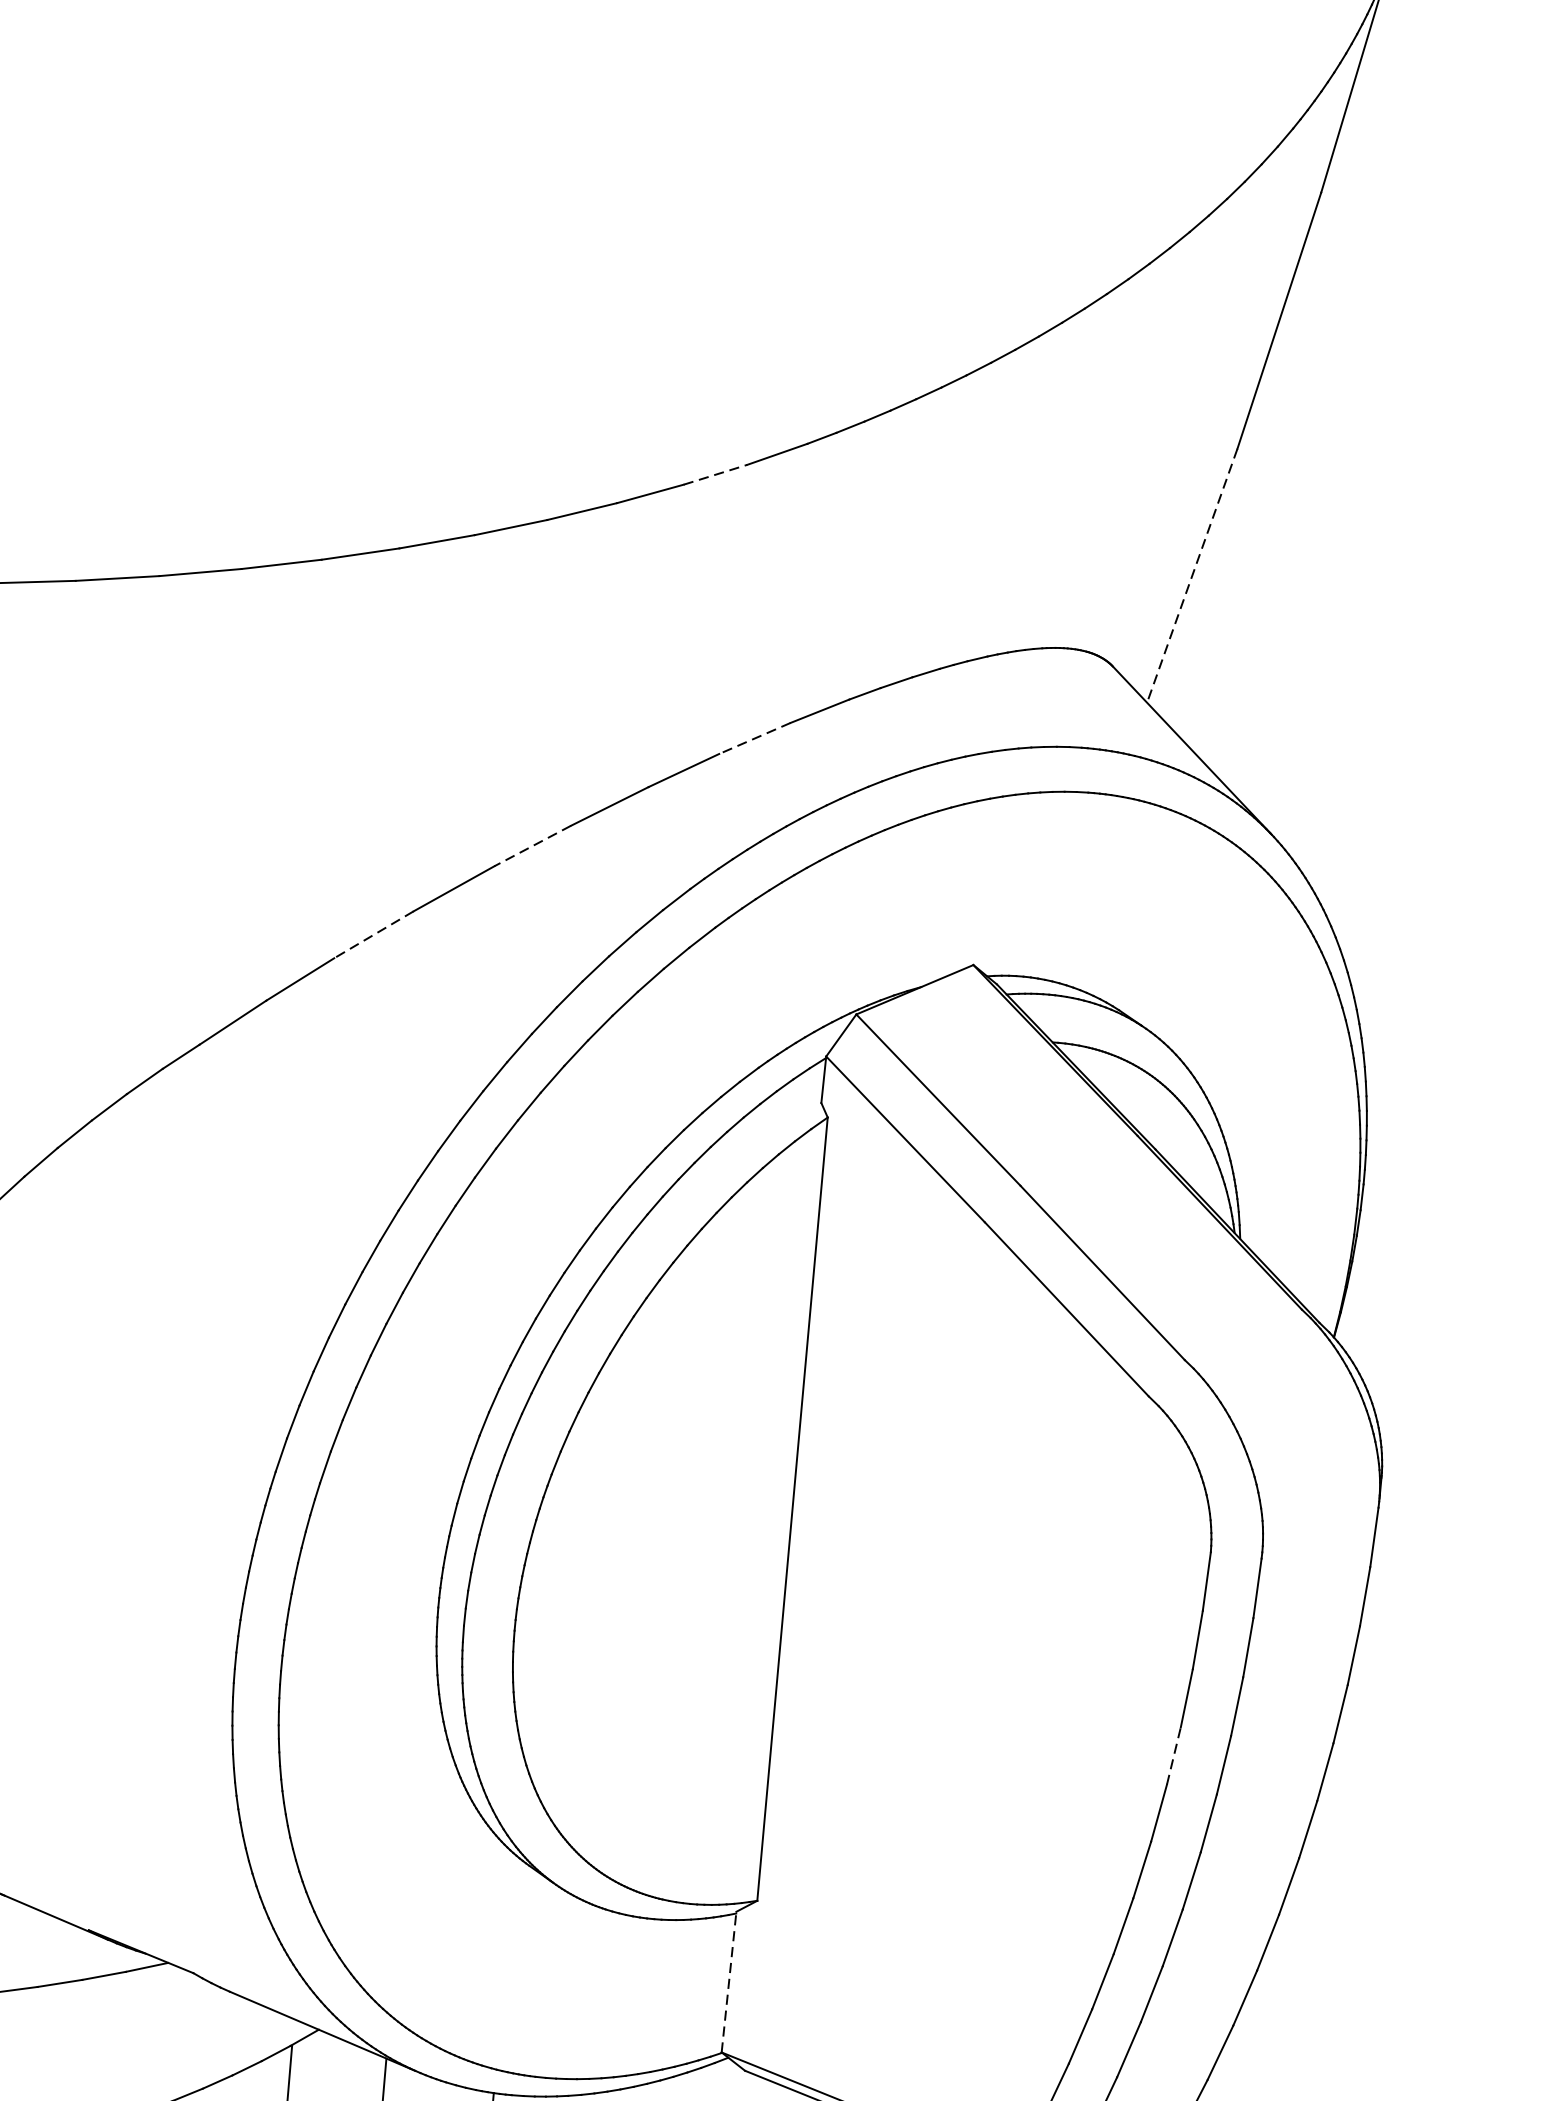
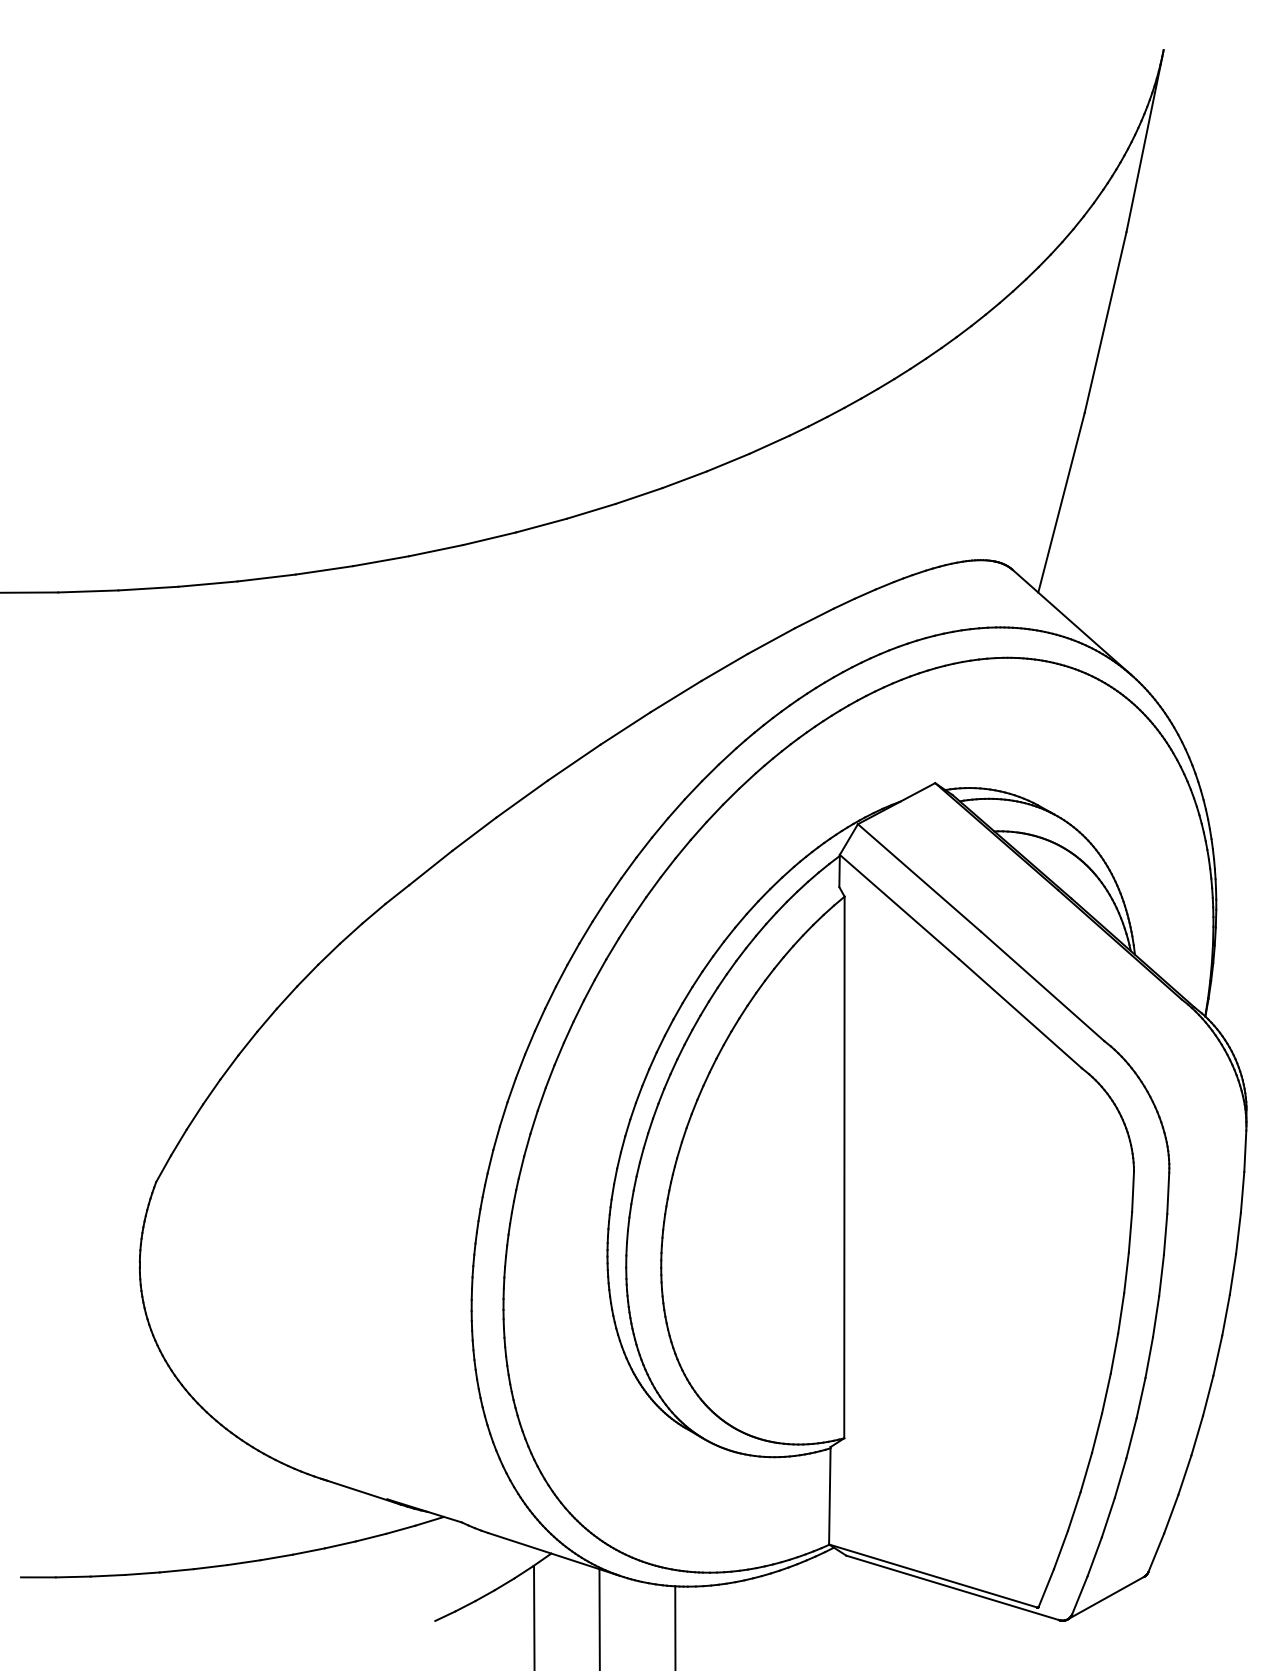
line: (715, 474) -> (728, 462), dashed -> solid
line: (1192, 575) -> (1061, 502), dashed -> solid
line: (754, 739) -> (771, 641), dashed -> solid
line: (532, 846) -> (625, 728), dashed -> solid
line: (374, 935) -> (522, 799), dashed -> solid
line: (1174, 1754) -> (1121, 1312), dashed -> solid
line: (728, 1981) -> (829, 1495), dashed -> solid

